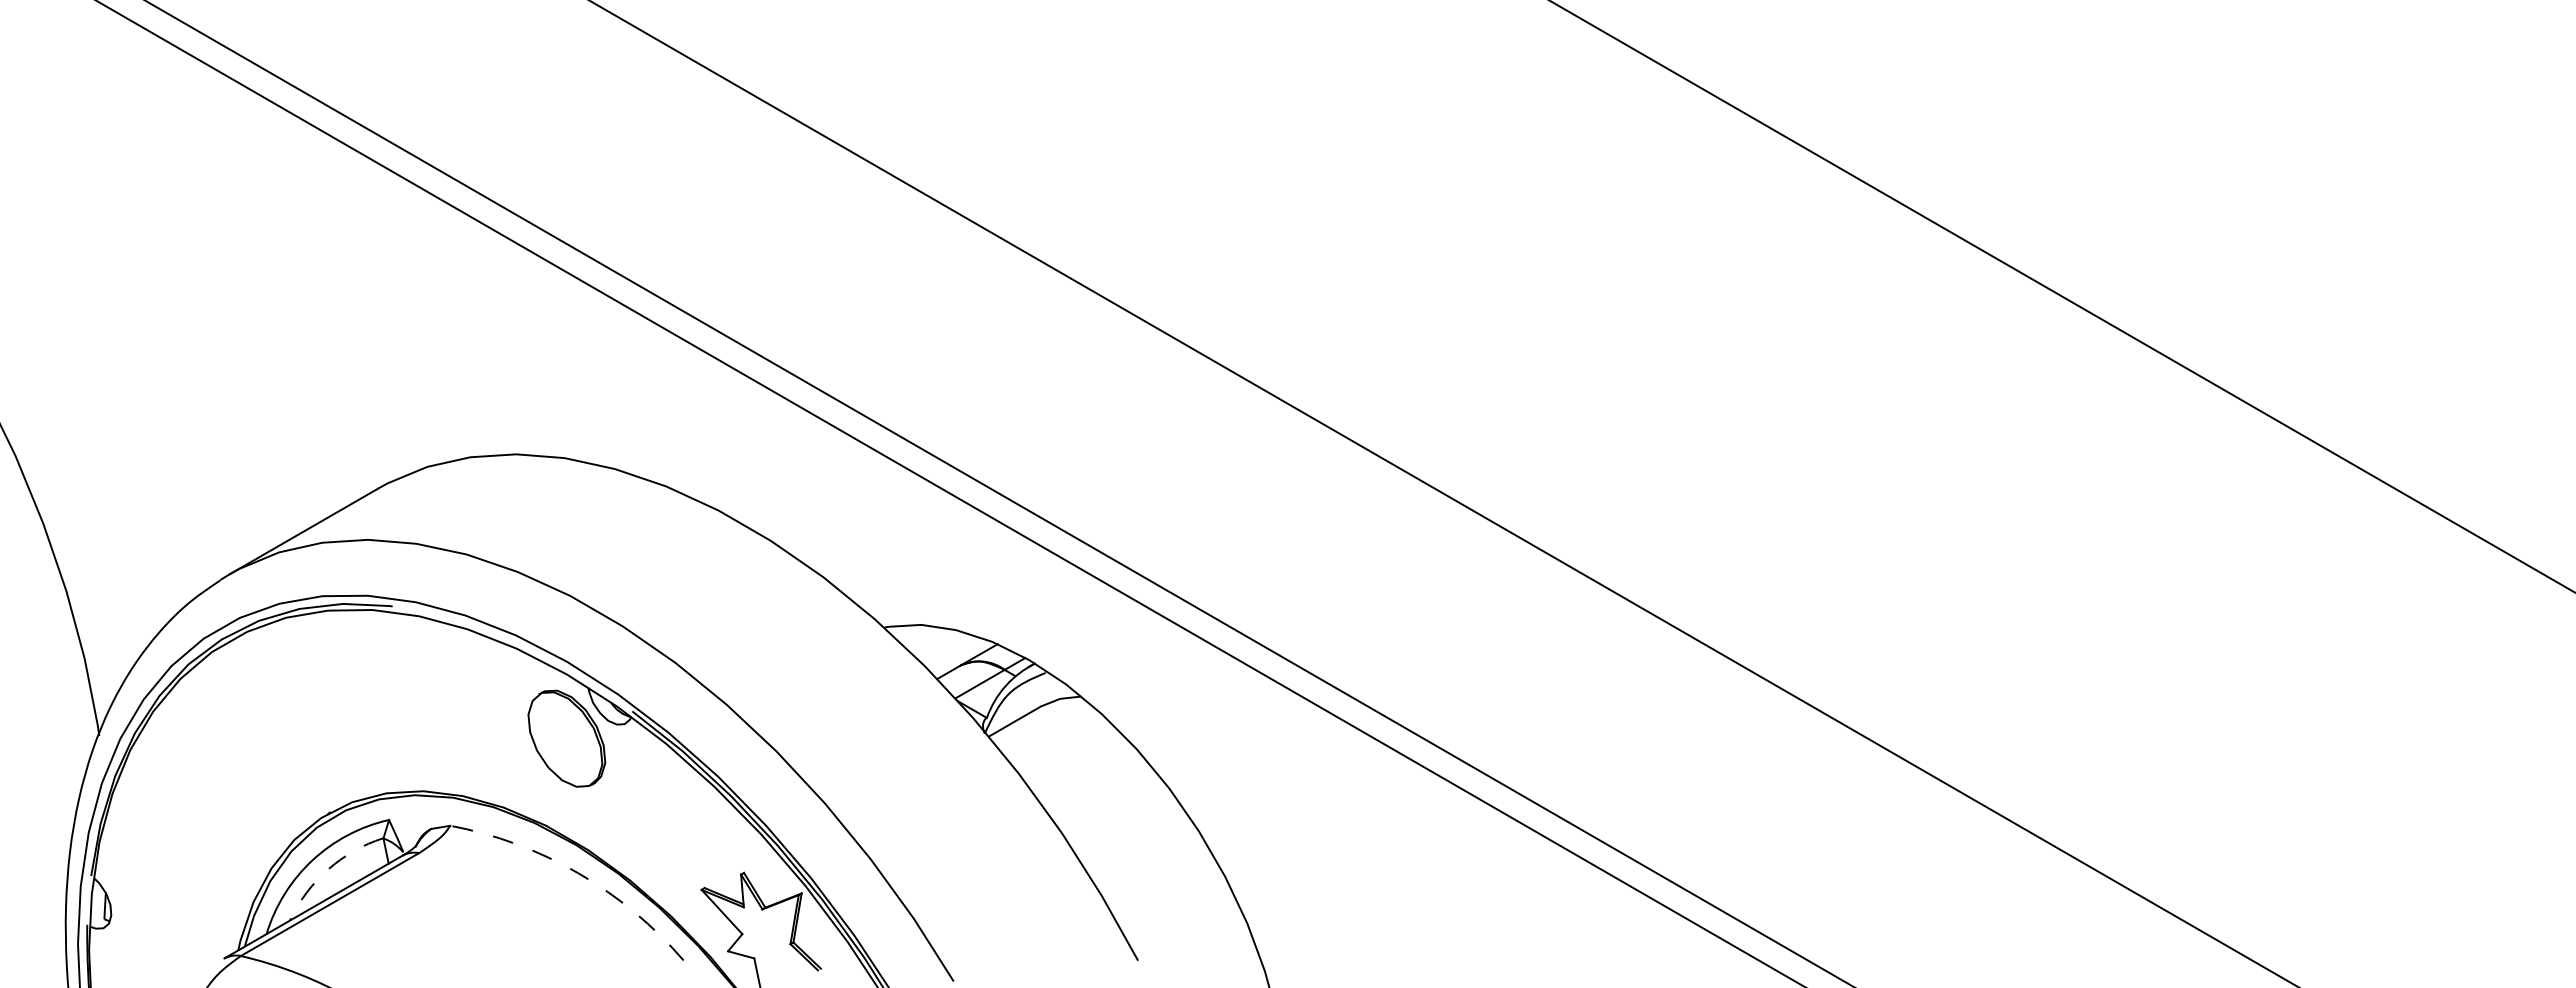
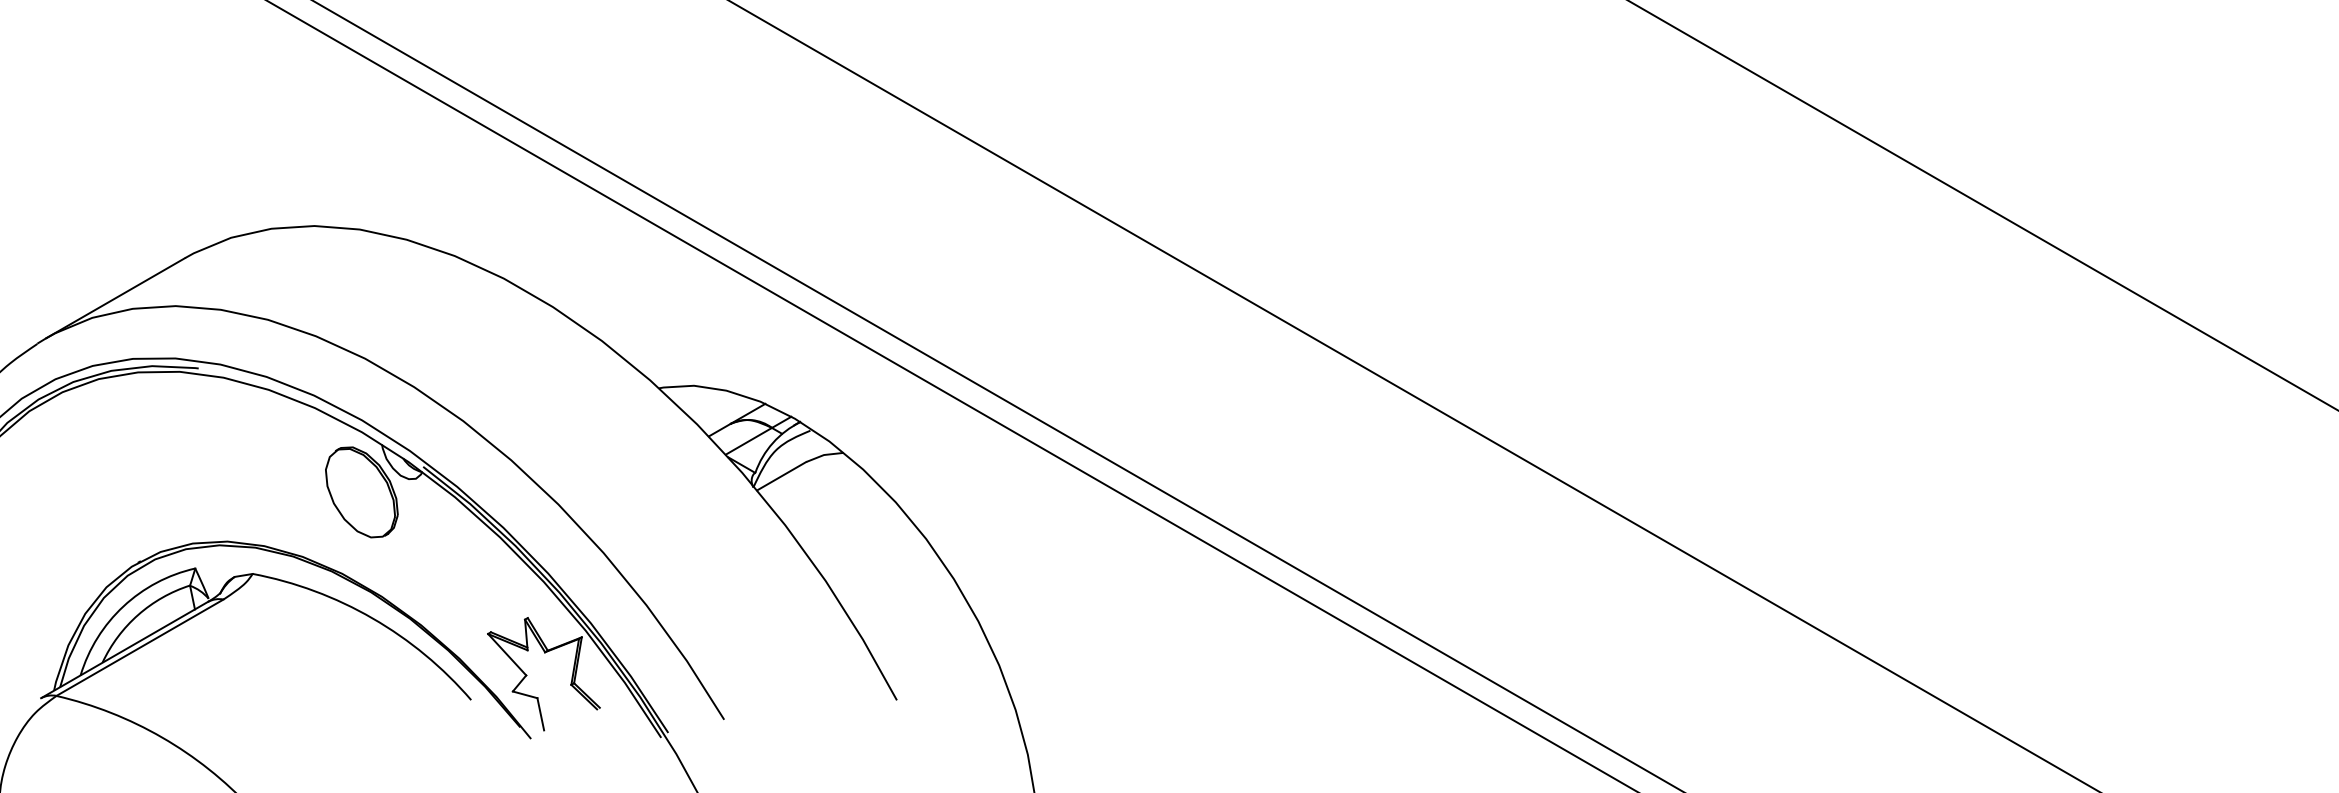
arc: (328, 869) -> (138, 614), dashed -> solid
arc: (578, 873) -> (372, 618), dashed -> solid

